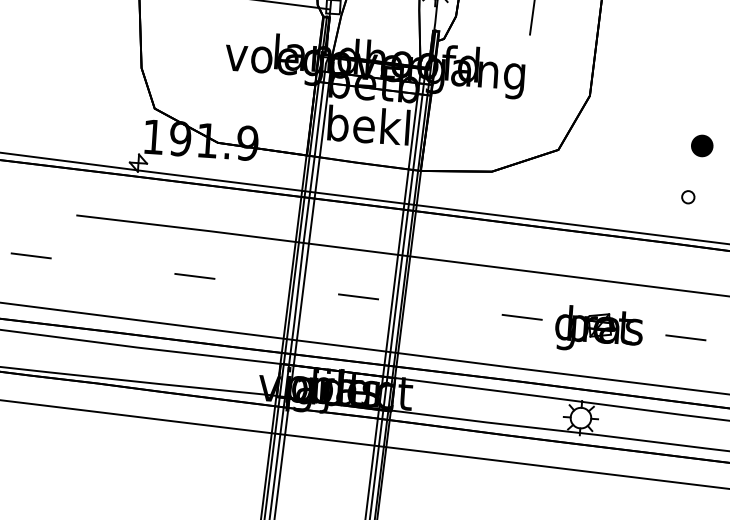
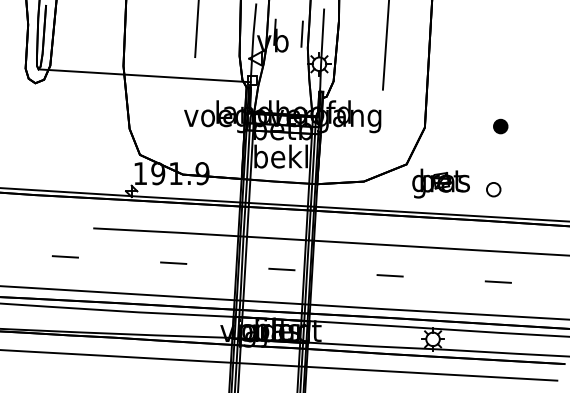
part: (701, 145) -> (500, 126), moved
part: (687, 196) -> (493, 189), size x1.67
part: (598, 329) -> (440, 183), moved

